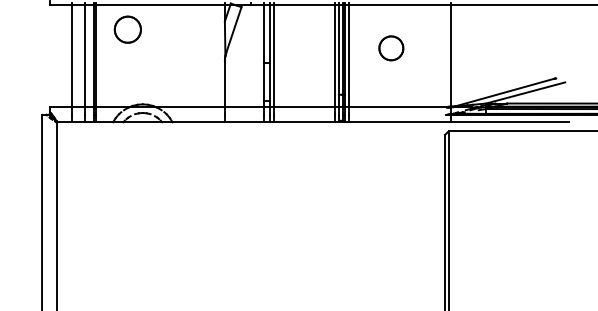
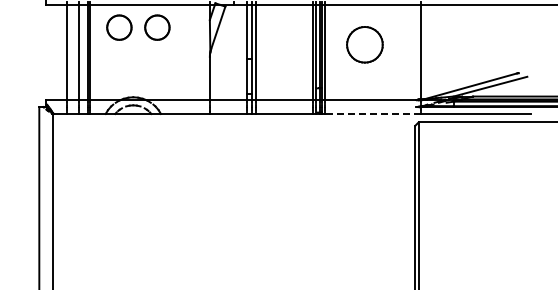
part: (168, 29) -> (157, 27), added
part: (391, 48) -> (365, 45), size x1.6
line: (400, 121) -> (373, 113), solid -> dashed

